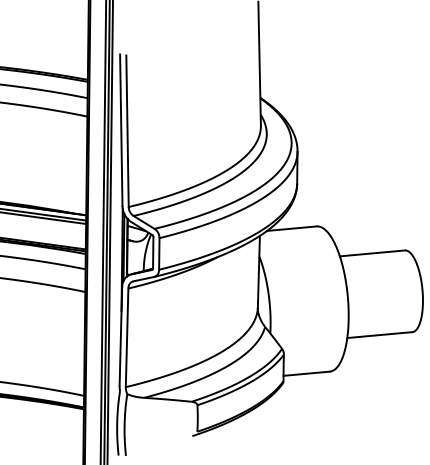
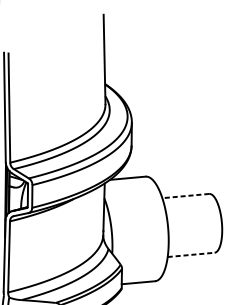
line: (372, 253) -> (185, 196), solid -> dashed
line: (379, 335) -> (190, 255), solid -> dashed

